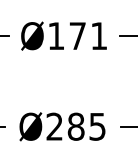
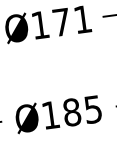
text: (54, 126) -> (50, 114), Ø285 -> Ø185

